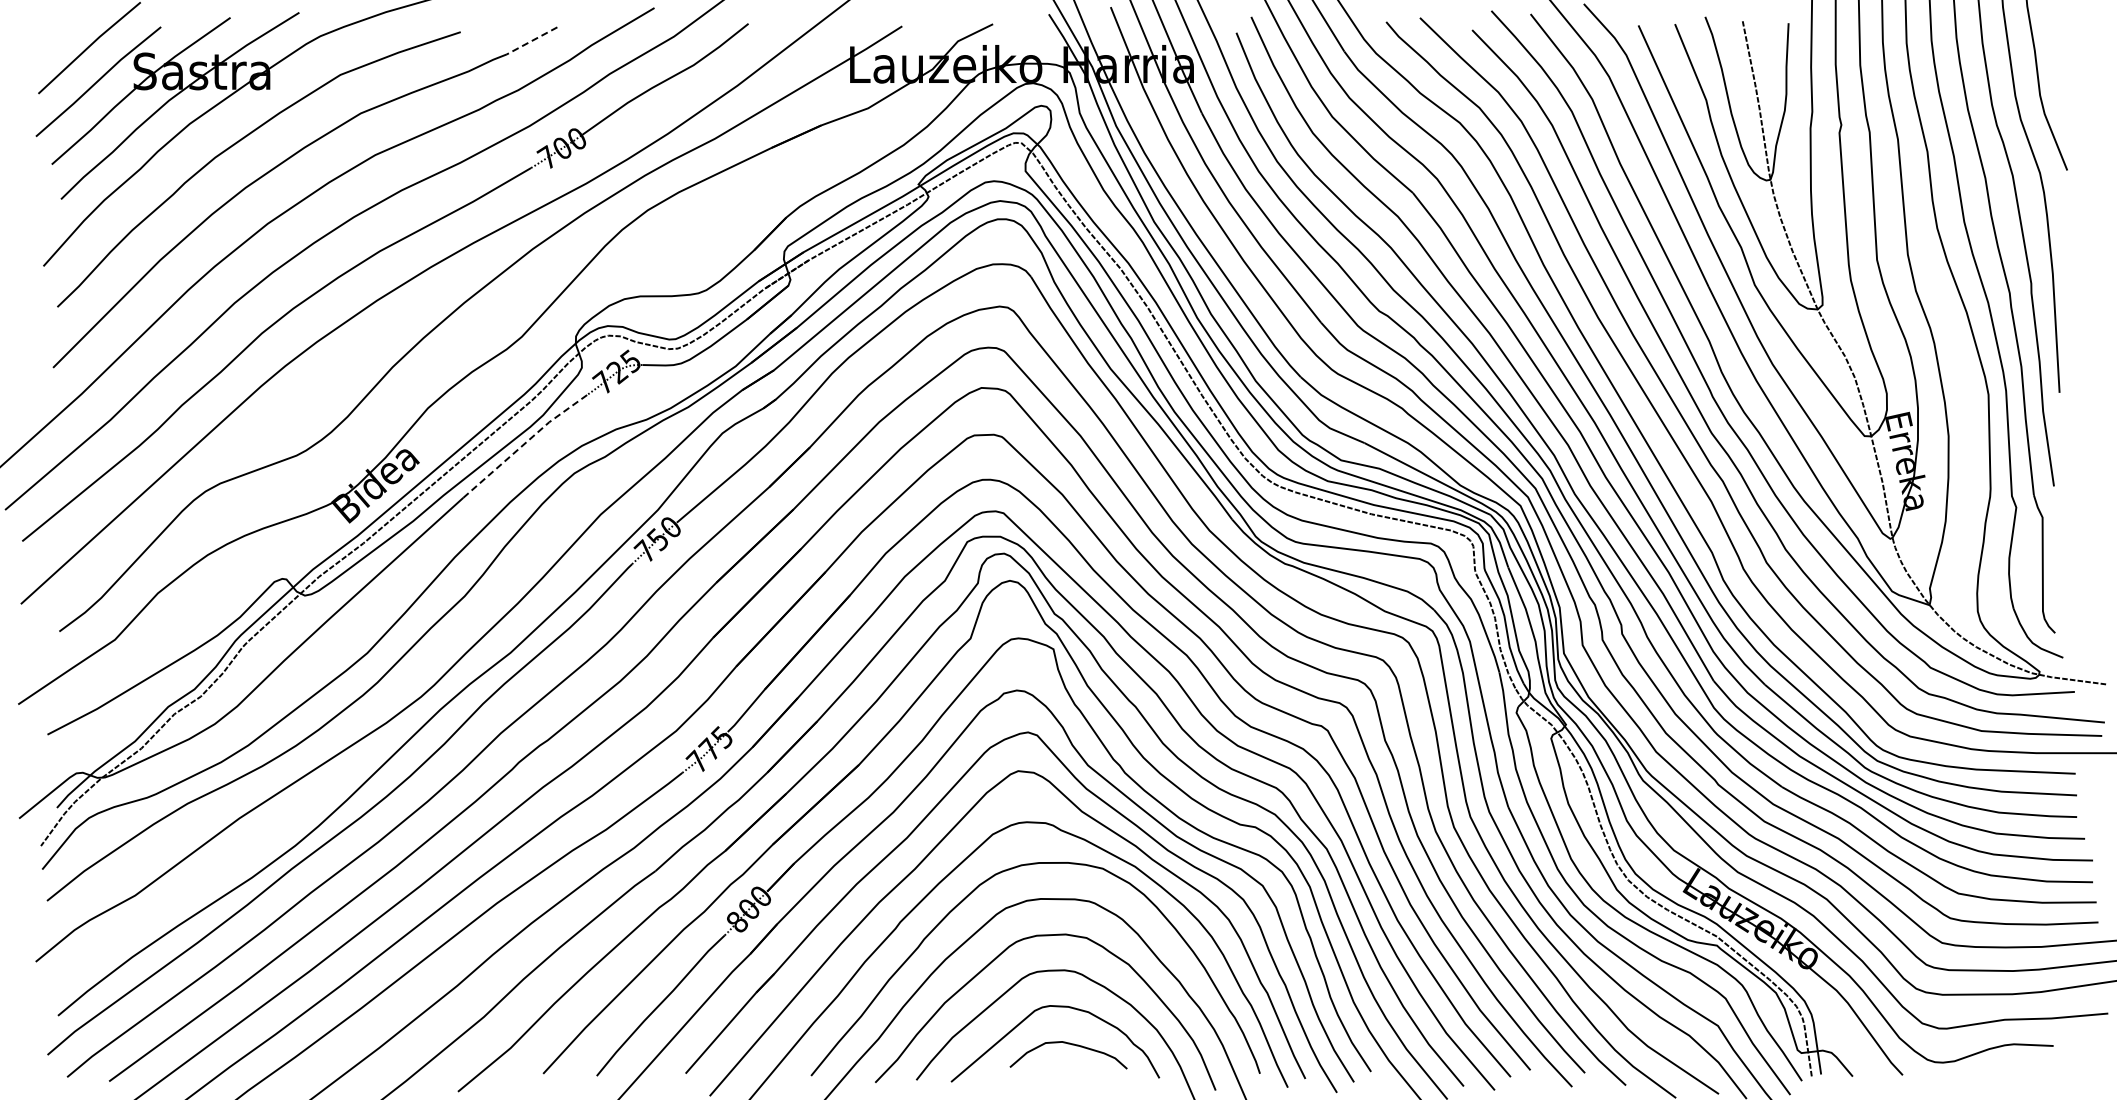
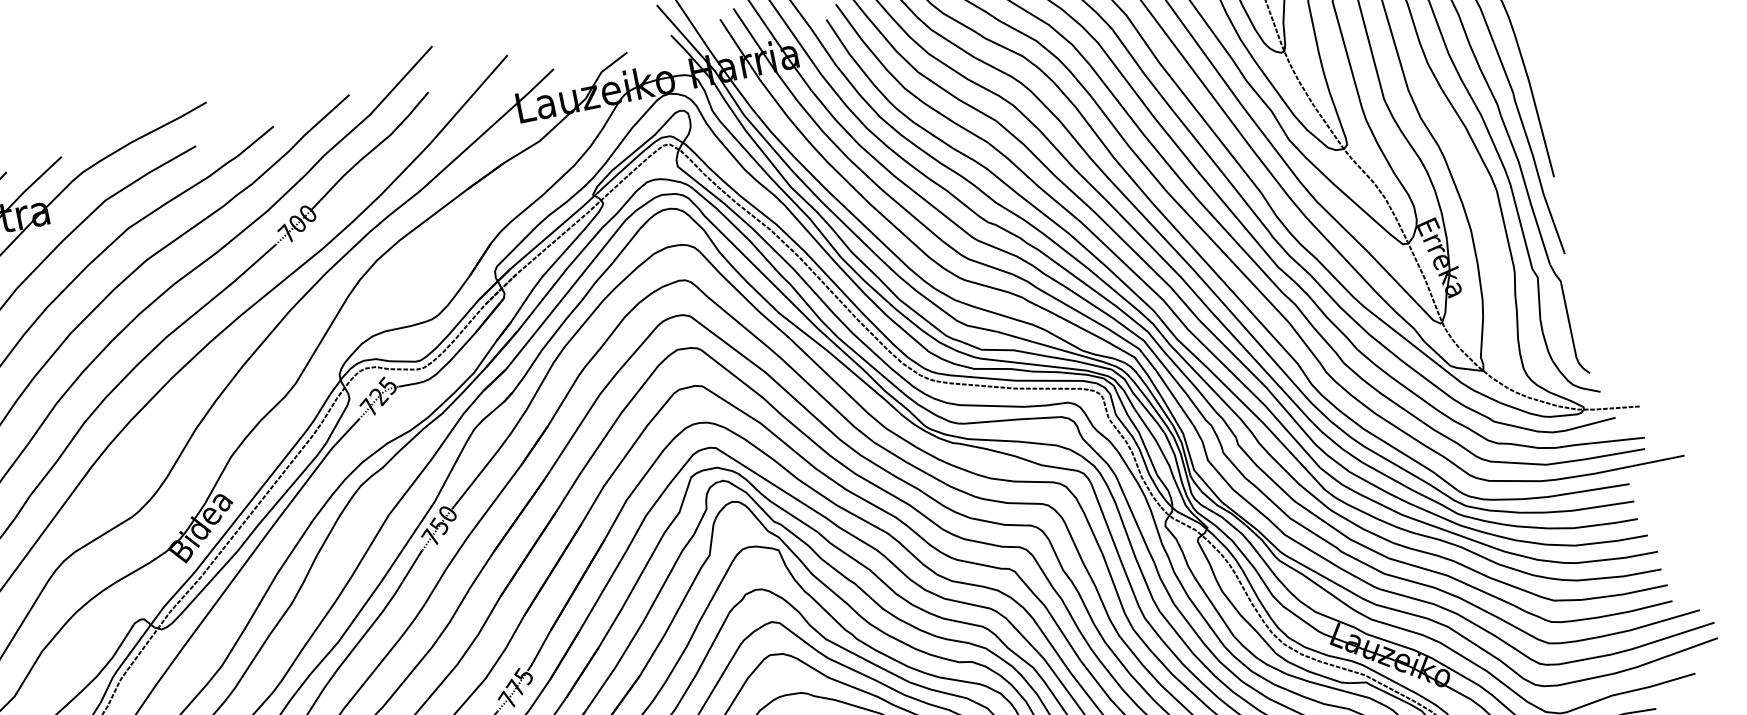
line: (532, 40) -> (255, 141), dashed -> solid
line: (525, 443) -> (316, 469), dashed -> solid

